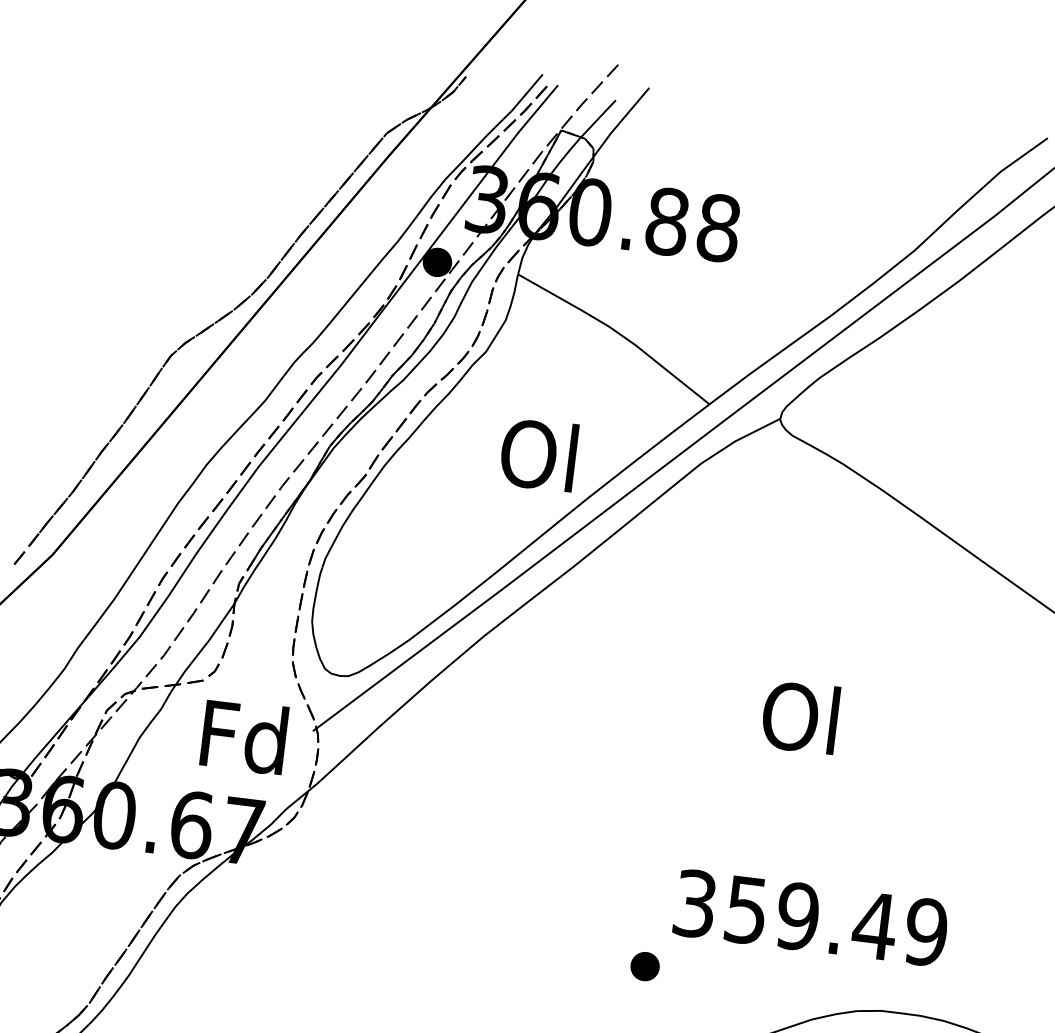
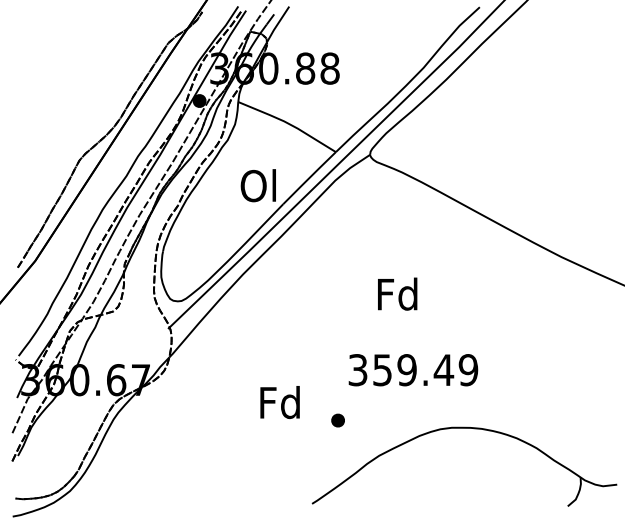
text: (802, 715) -> (397, 293), Ol -> Fd
text: (243, 736) -> (279, 402), moved
text: (811, 918) -> (413, 370), moved

